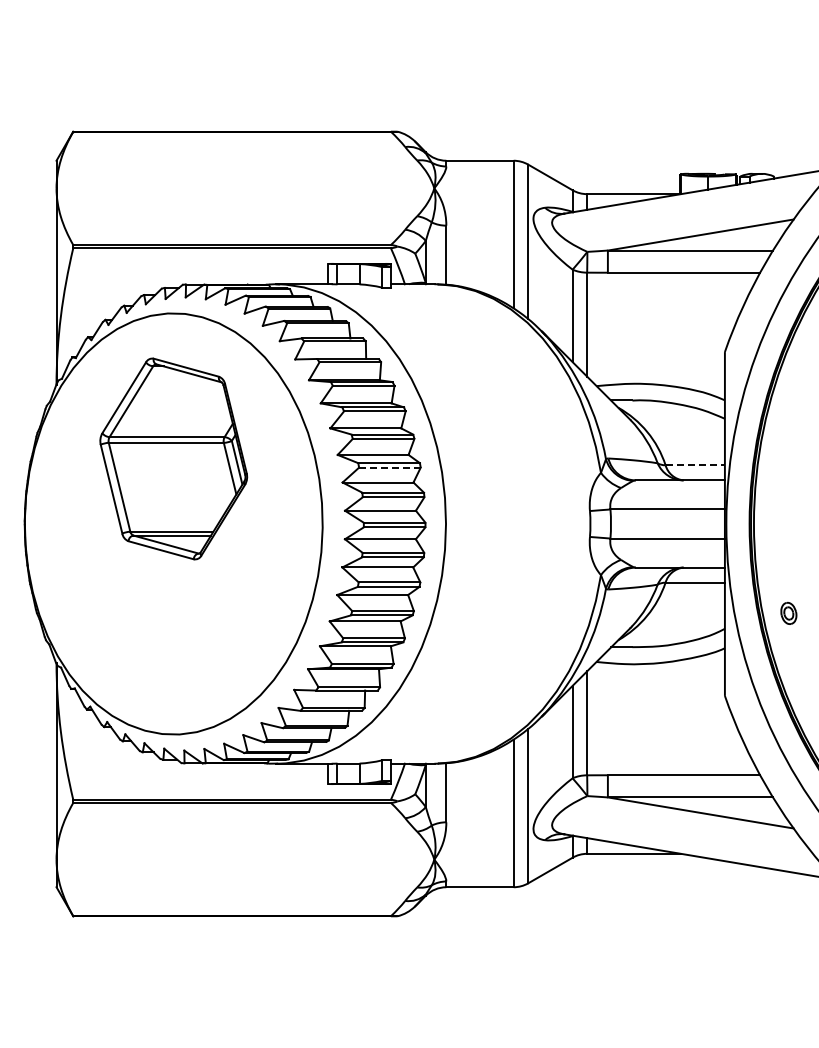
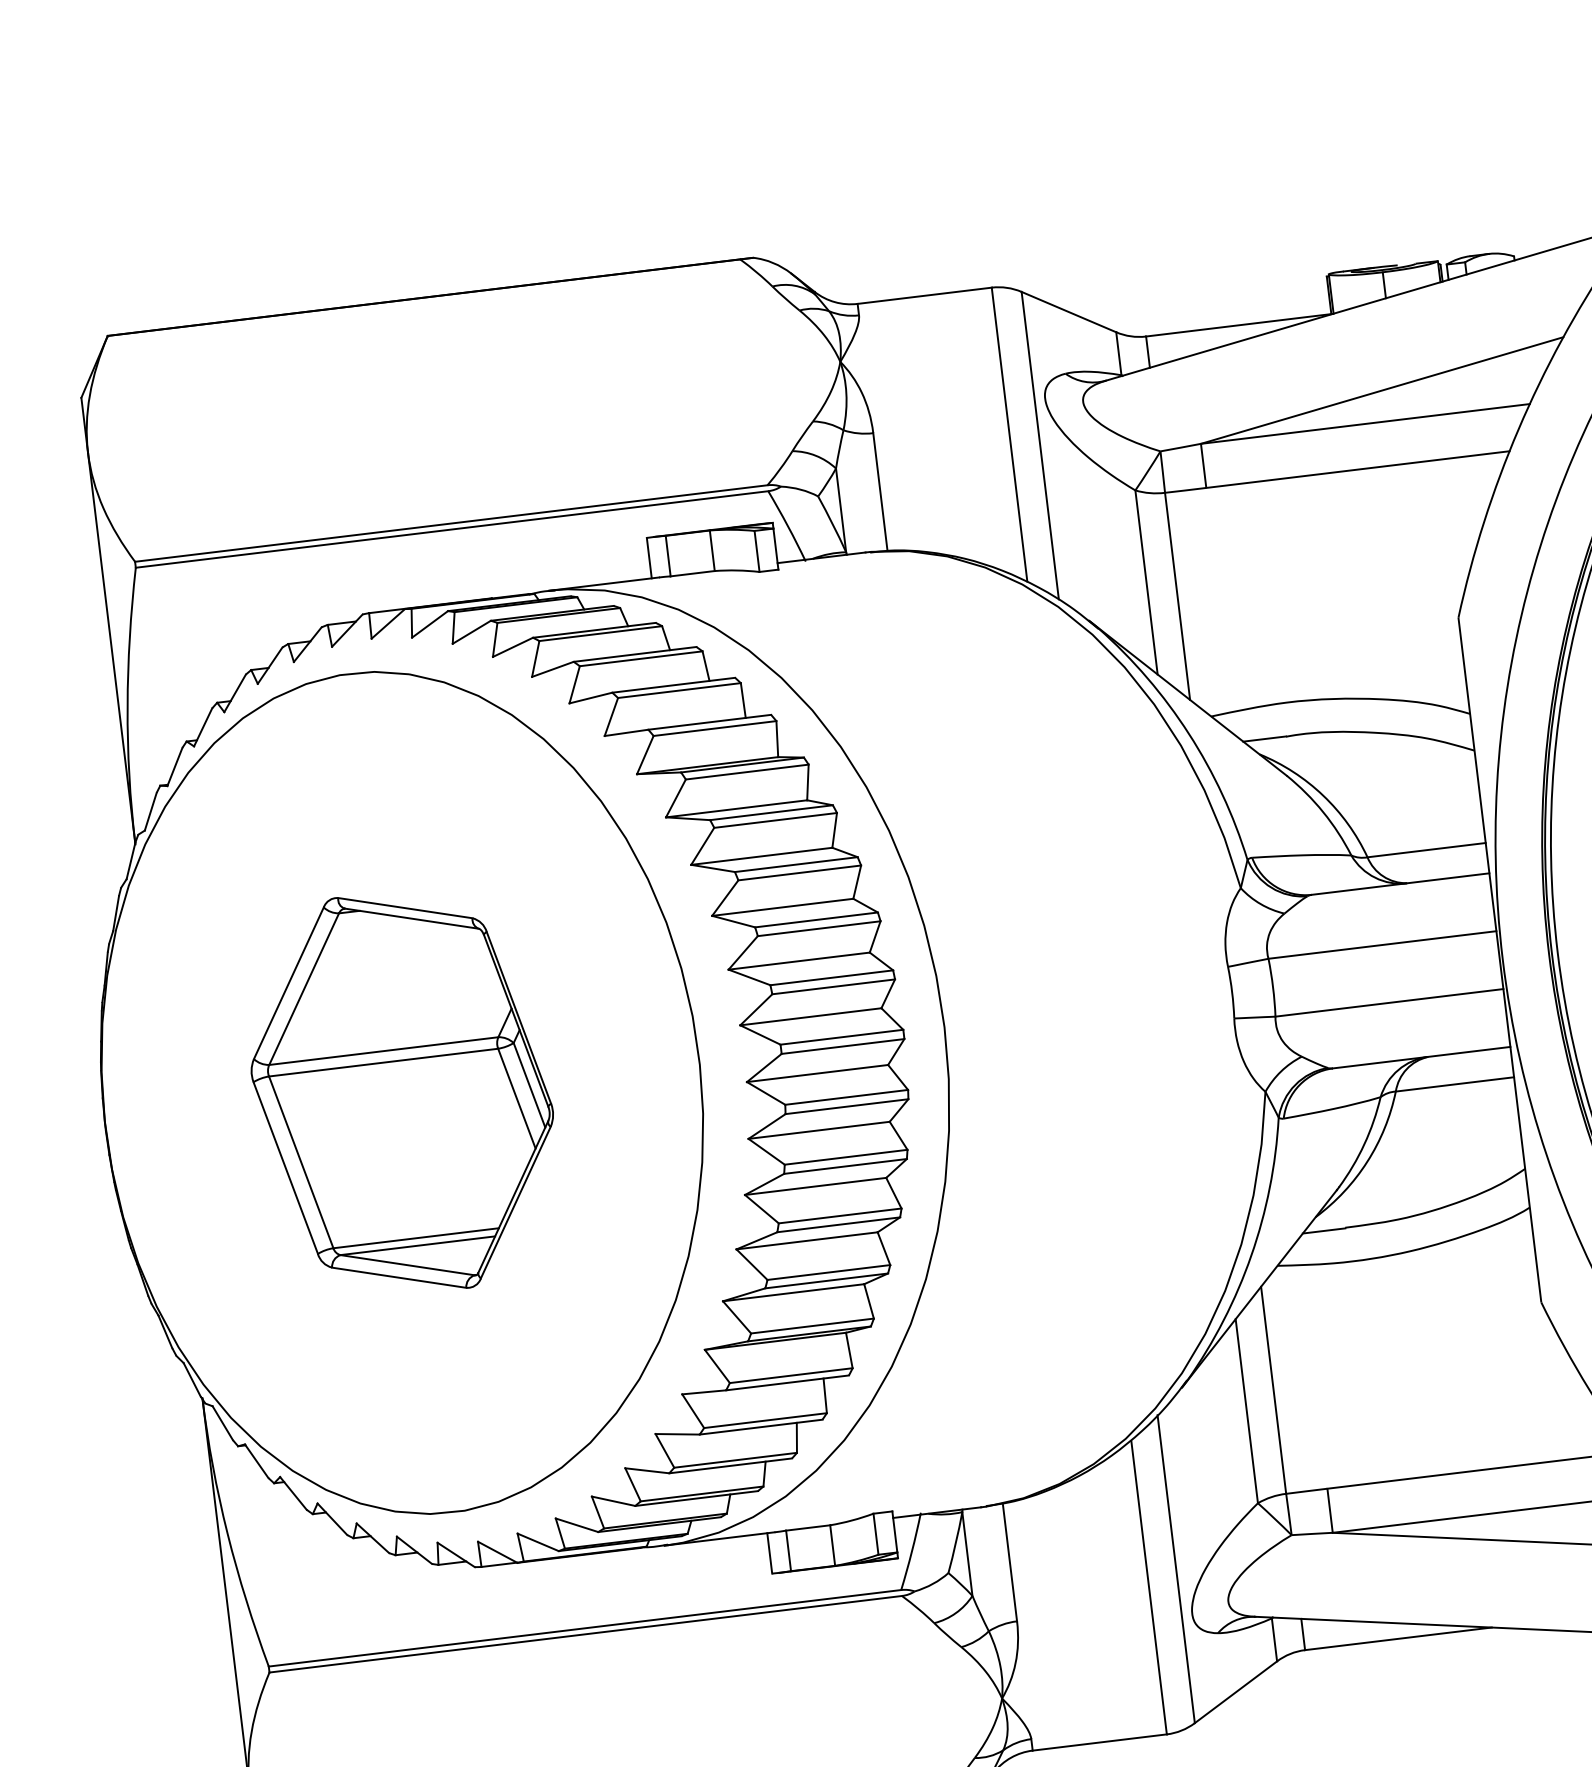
part: (173, 458) -> (401, 1092), moved
line: (695, 465) -> (1427, 850), dashed -> solid
line: (389, 467) -> (818, 928), dashed -> solid

